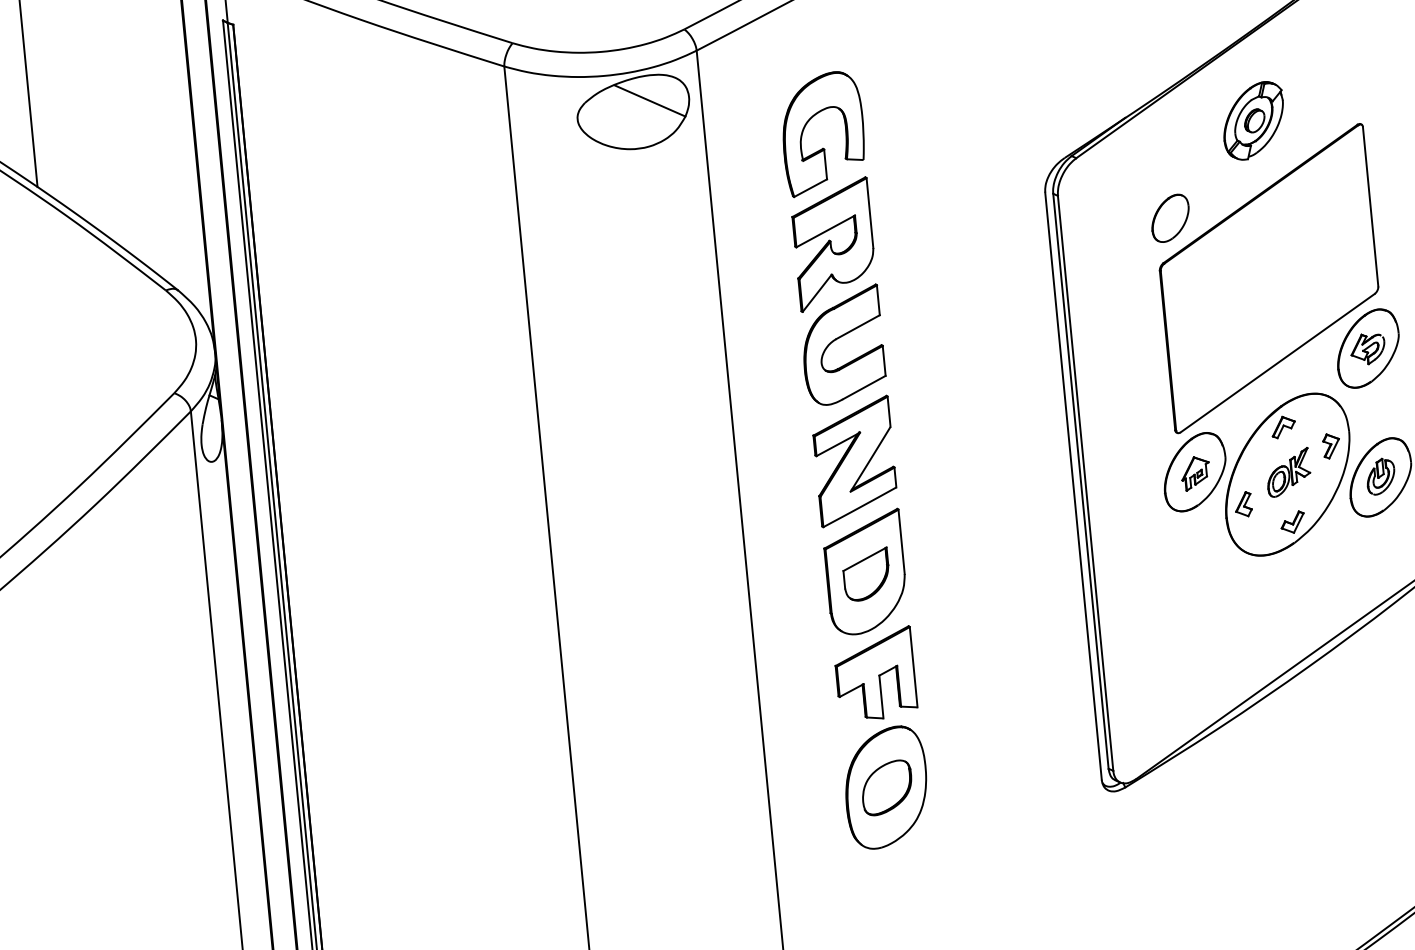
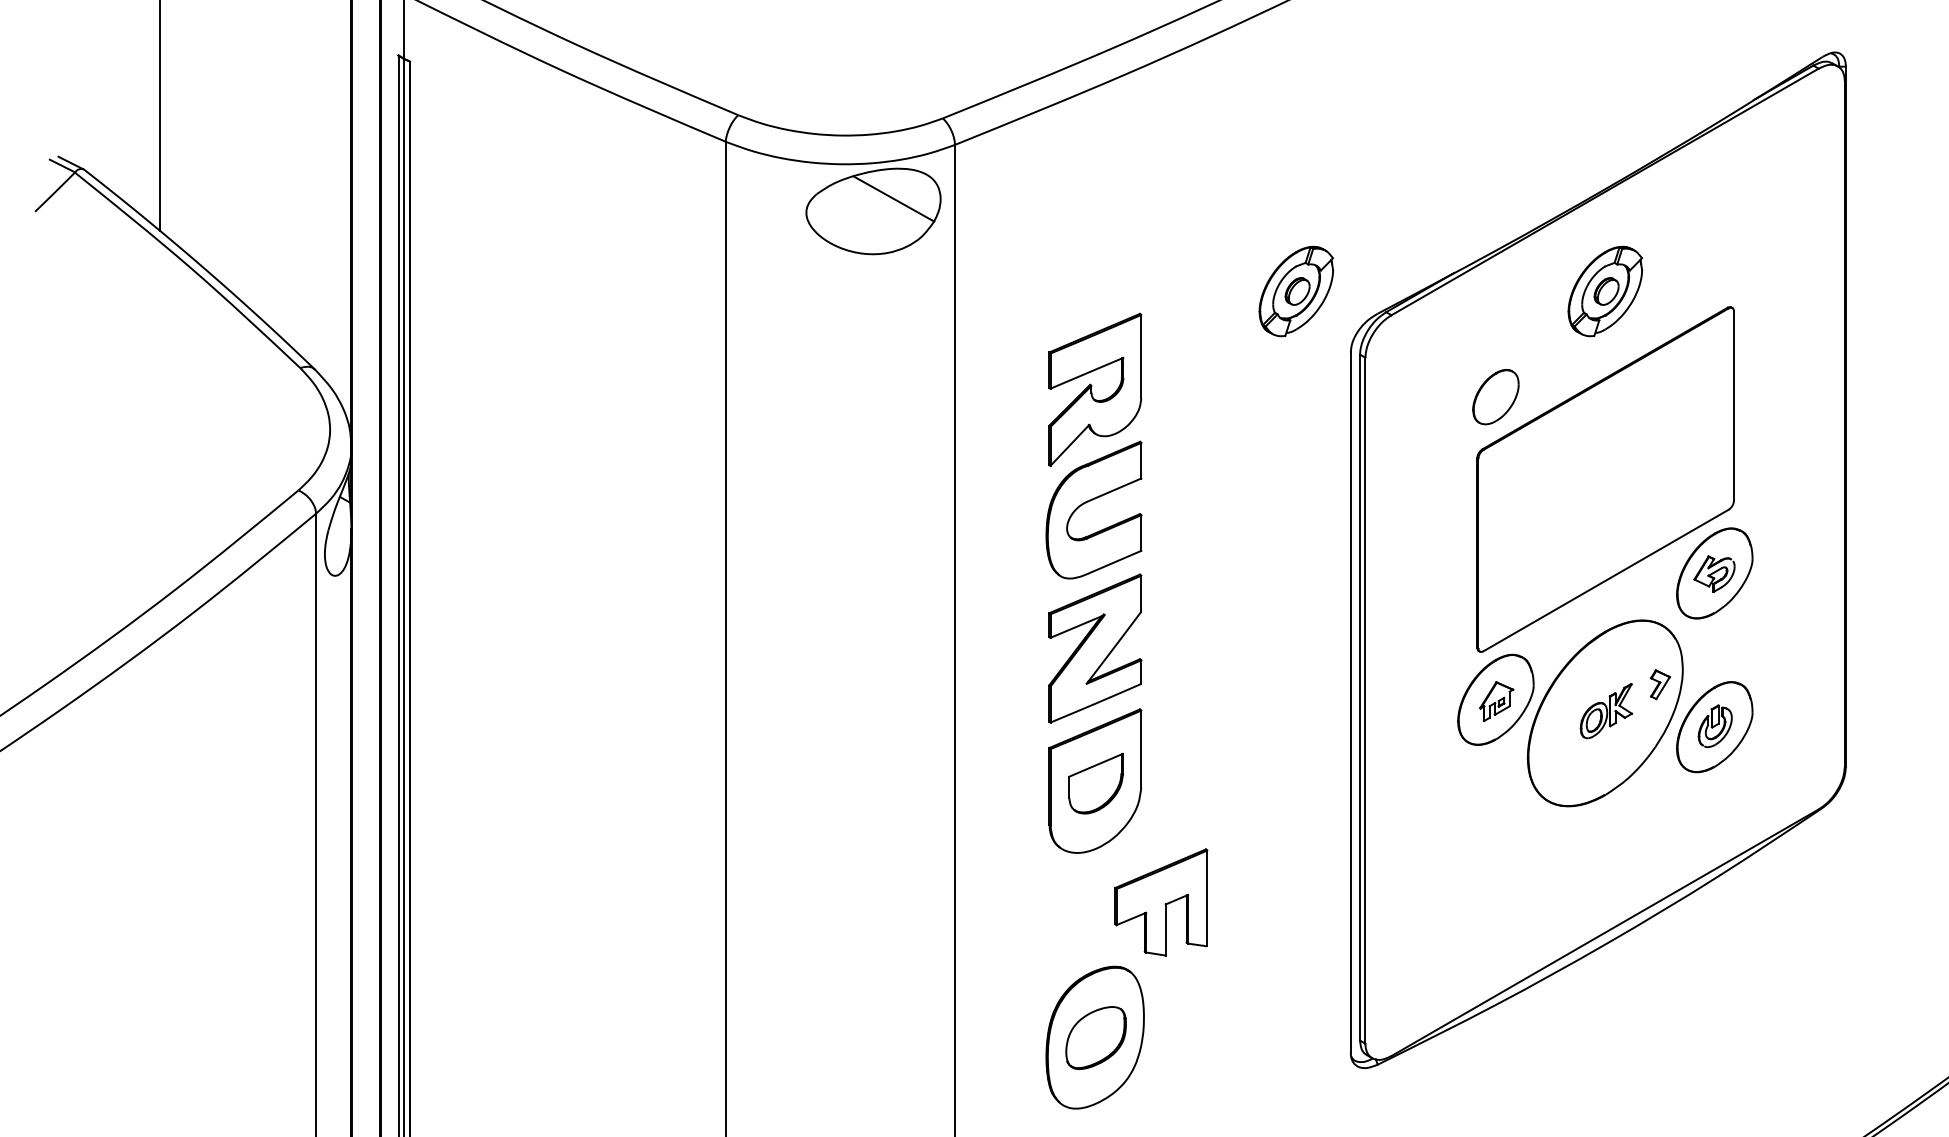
part: (994, 145) -> (1296, 291), added
part: (823, 148) -> (1093, 274), removed
part: (1283, 426) -> (1605, 656), removed
part: (1243, 504) -> (1549, 743), removed
part: (1292, 522) -> (1605, 770), removed
part: (875, 674) -> (1161, 902), moved

